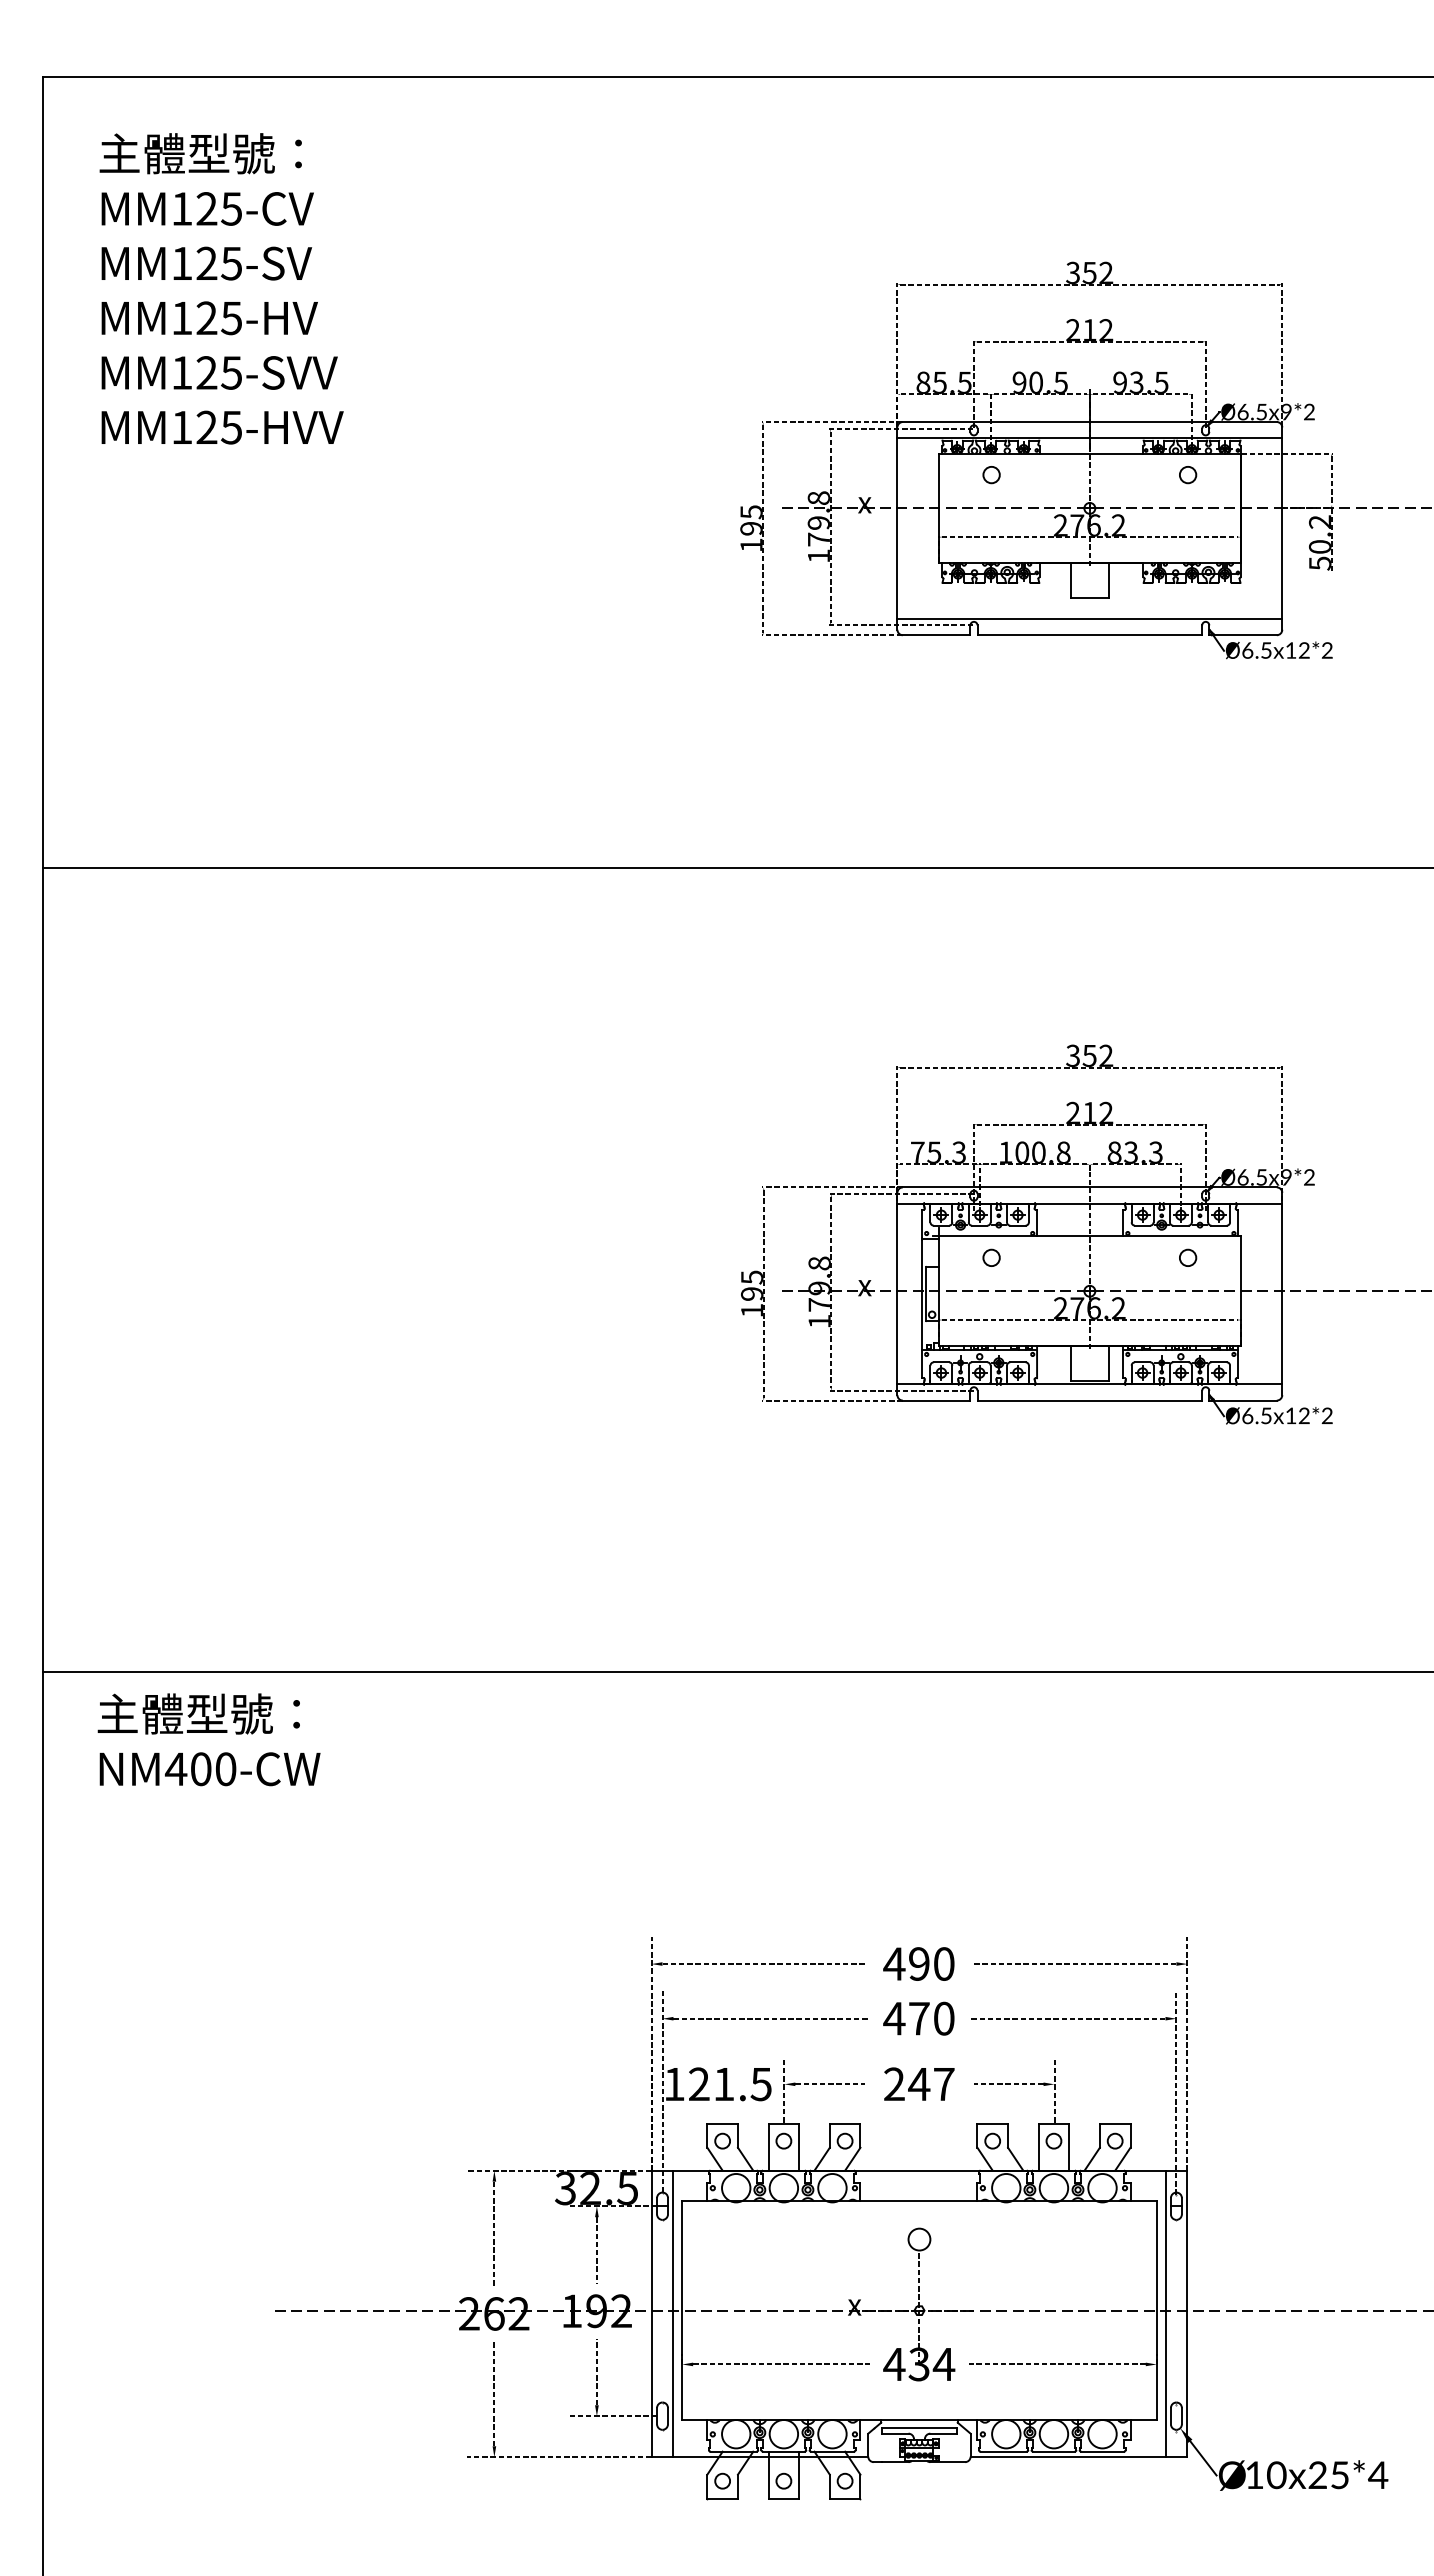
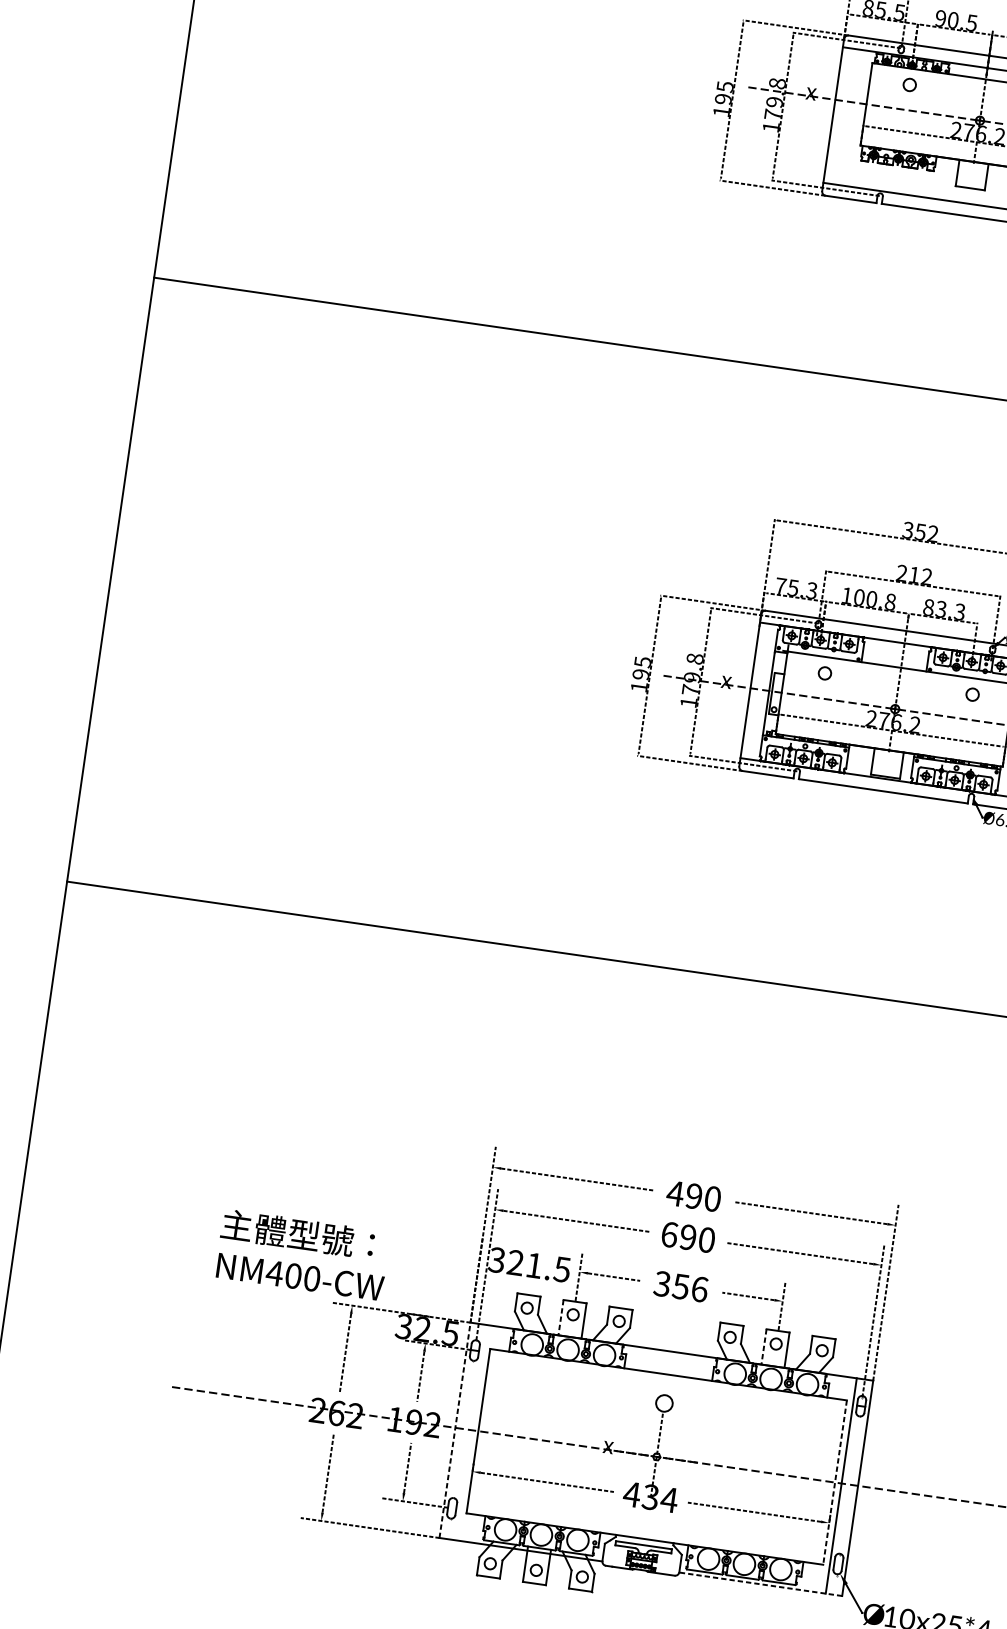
text: (208, 1739) -> (302, 1254), moved
text: (906, 2018) -> (678, 1235), 470 -> 690
text: (673, 2084) -> (496, 1260), 121.5 -> 321.5
text: (918, 2084) -> (680, 1286), 247 -> 356
line: (768, 2147) -> (560, 1317), solid -> dashed
line: (1038, 2147) -> (763, 1347), solid -> dashed
line: (1156, 2311) -> (834, 1483), solid -> dashed
line: (651, 2313) -> (455, 1429), solid -> dashed
line: (673, 2313) -> (471, 1432), removed
line: (1078, 2457) -> (760, 1584), solid -> dashed

